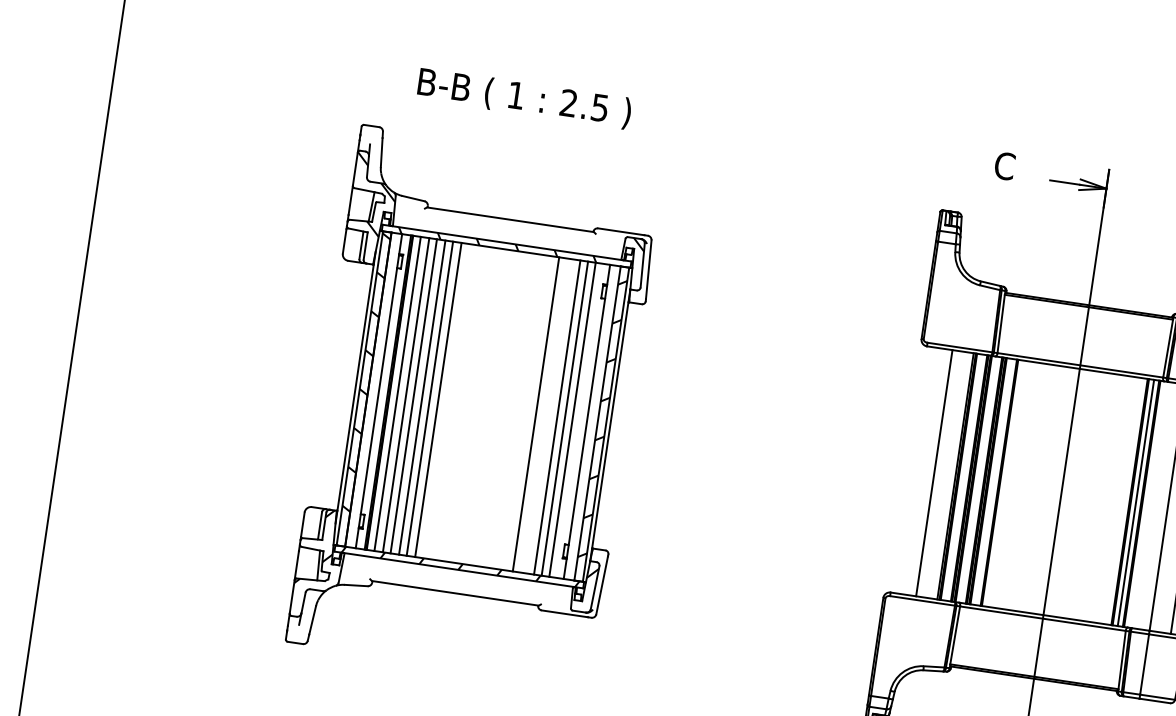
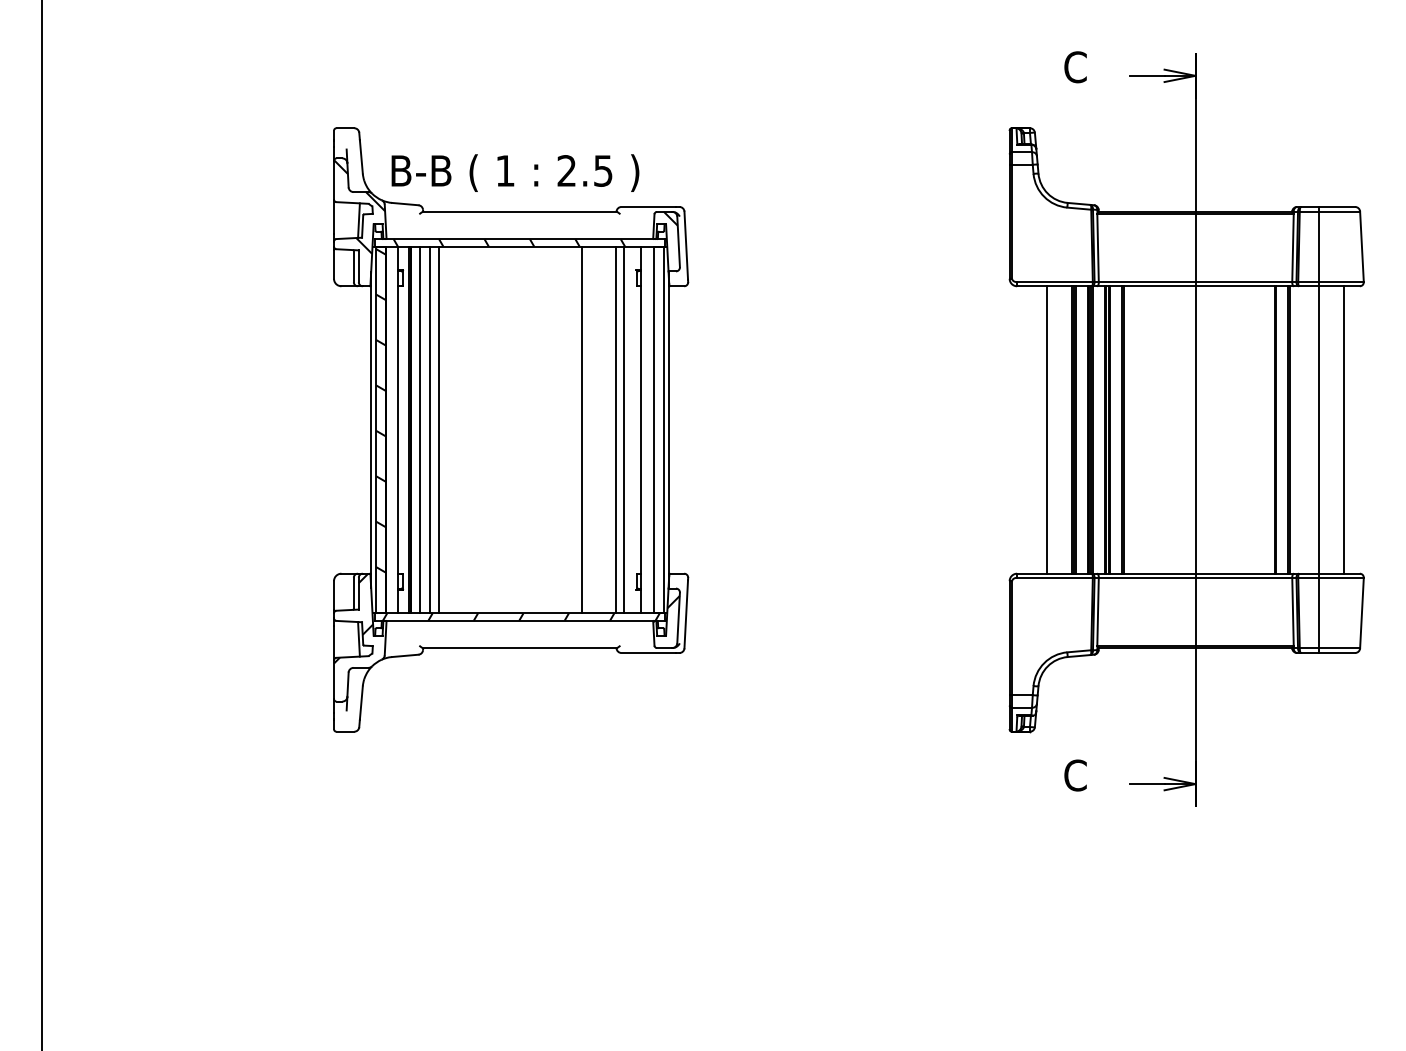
text: (524, 98) -> (515, 172), moved
line: (422, 397) -> (449, 429), removed
line: (429, 398) -> (457, 429), removed
line: (438, 399) -> (467, 429), removed
line: (557, 417) -> (606, 429), removed
hatch: (602, 418) -> (658, 423), removed
line: (1136, 502) -> (1282, 429), removed

